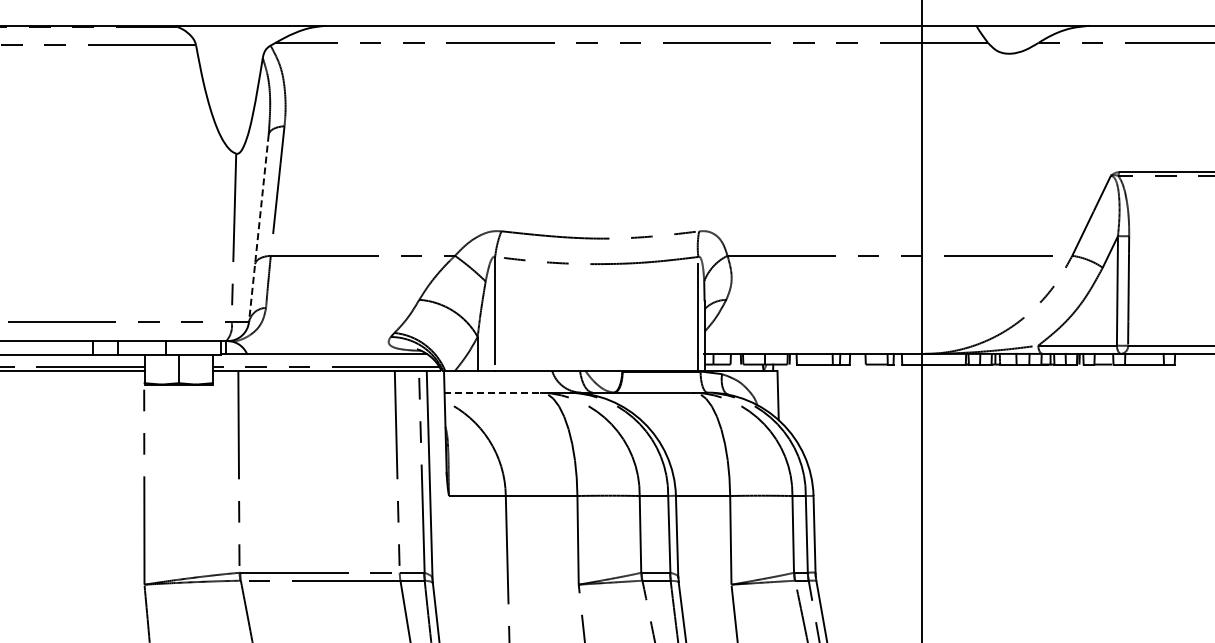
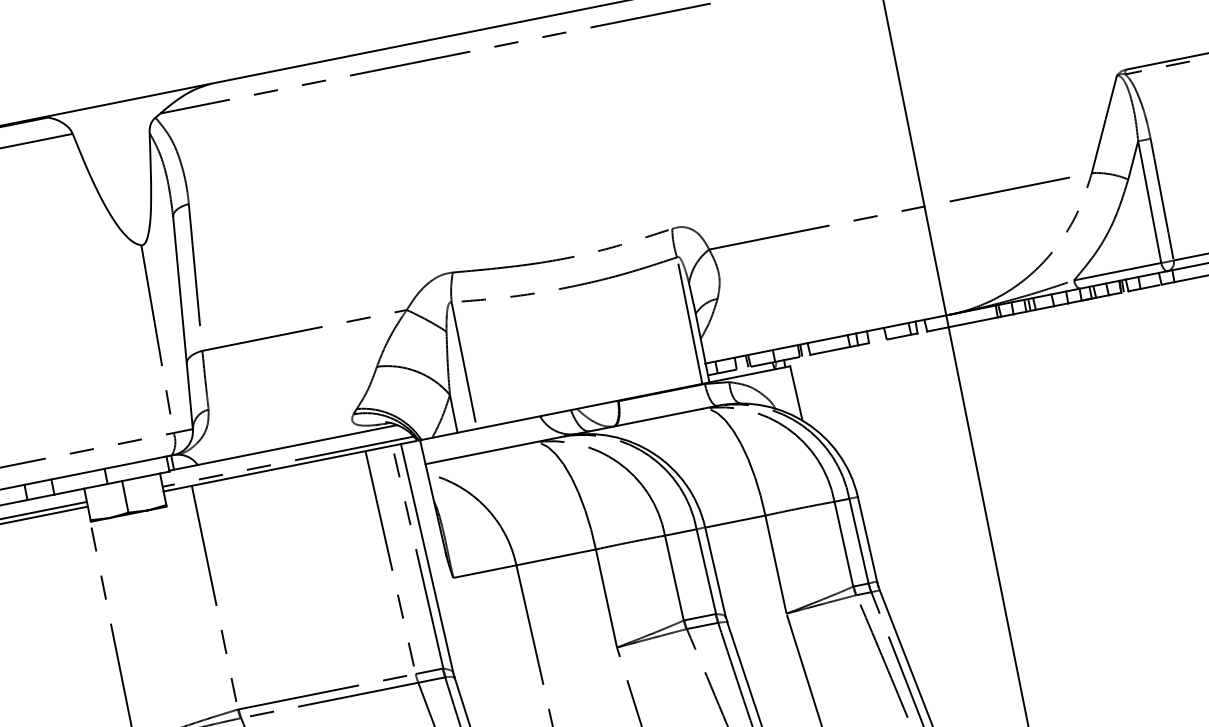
line: (258, 228) -> (182, 323), dashed -> solid
line: (493, 392) -> (479, 453), dashed -> solid

